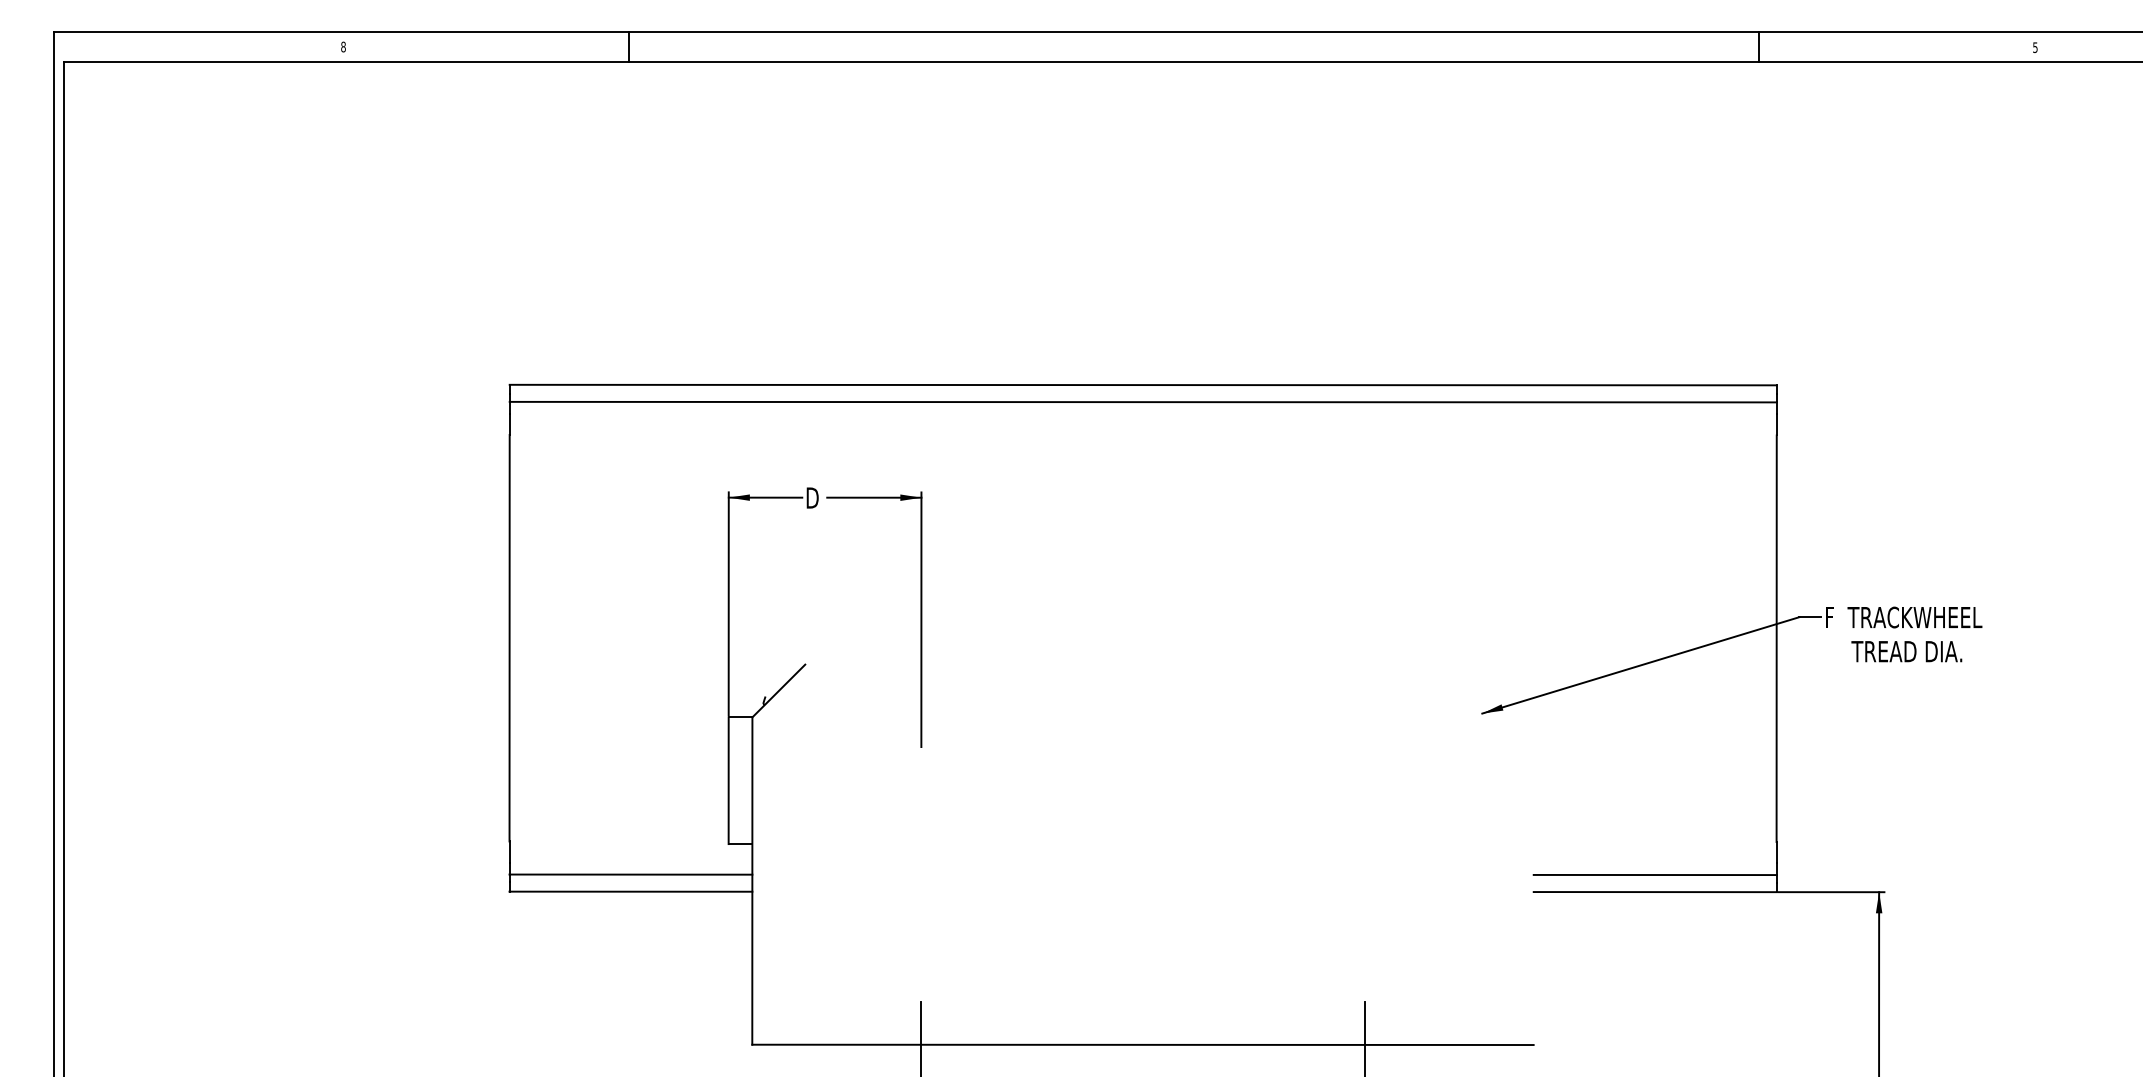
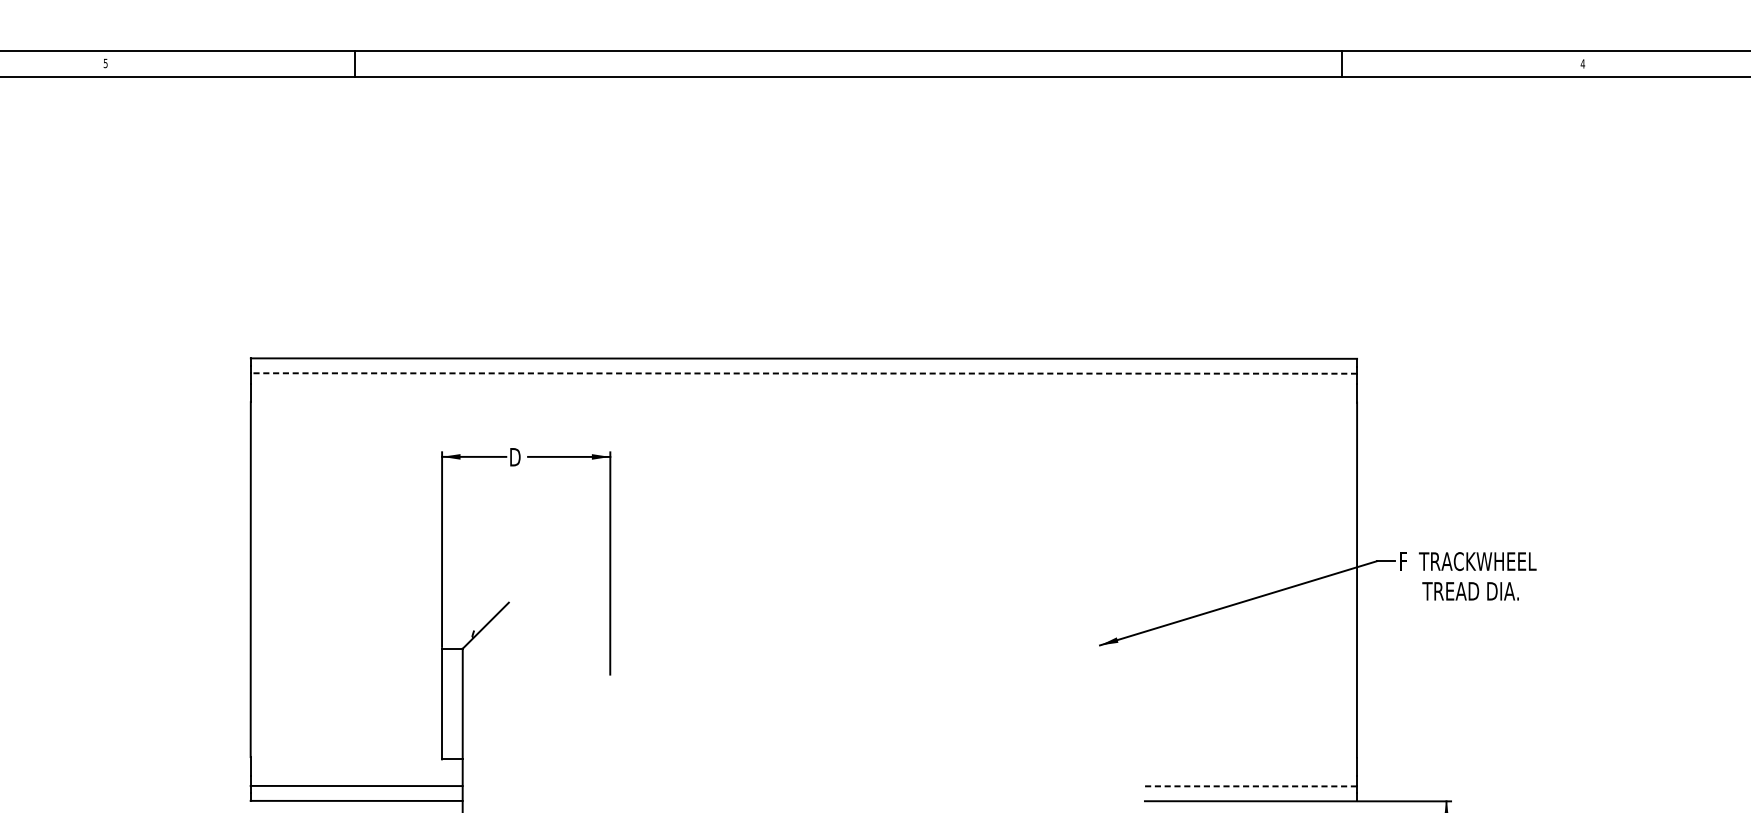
text: (343, 46) -> (105, 62), 8 -> 5
text: (2034, 47) -> (1582, 63), 5 -> 4
line: (1143, 402) -> (804, 373), solid -> dashed
line: (1654, 875) -> (1250, 786), solid -> dashed

